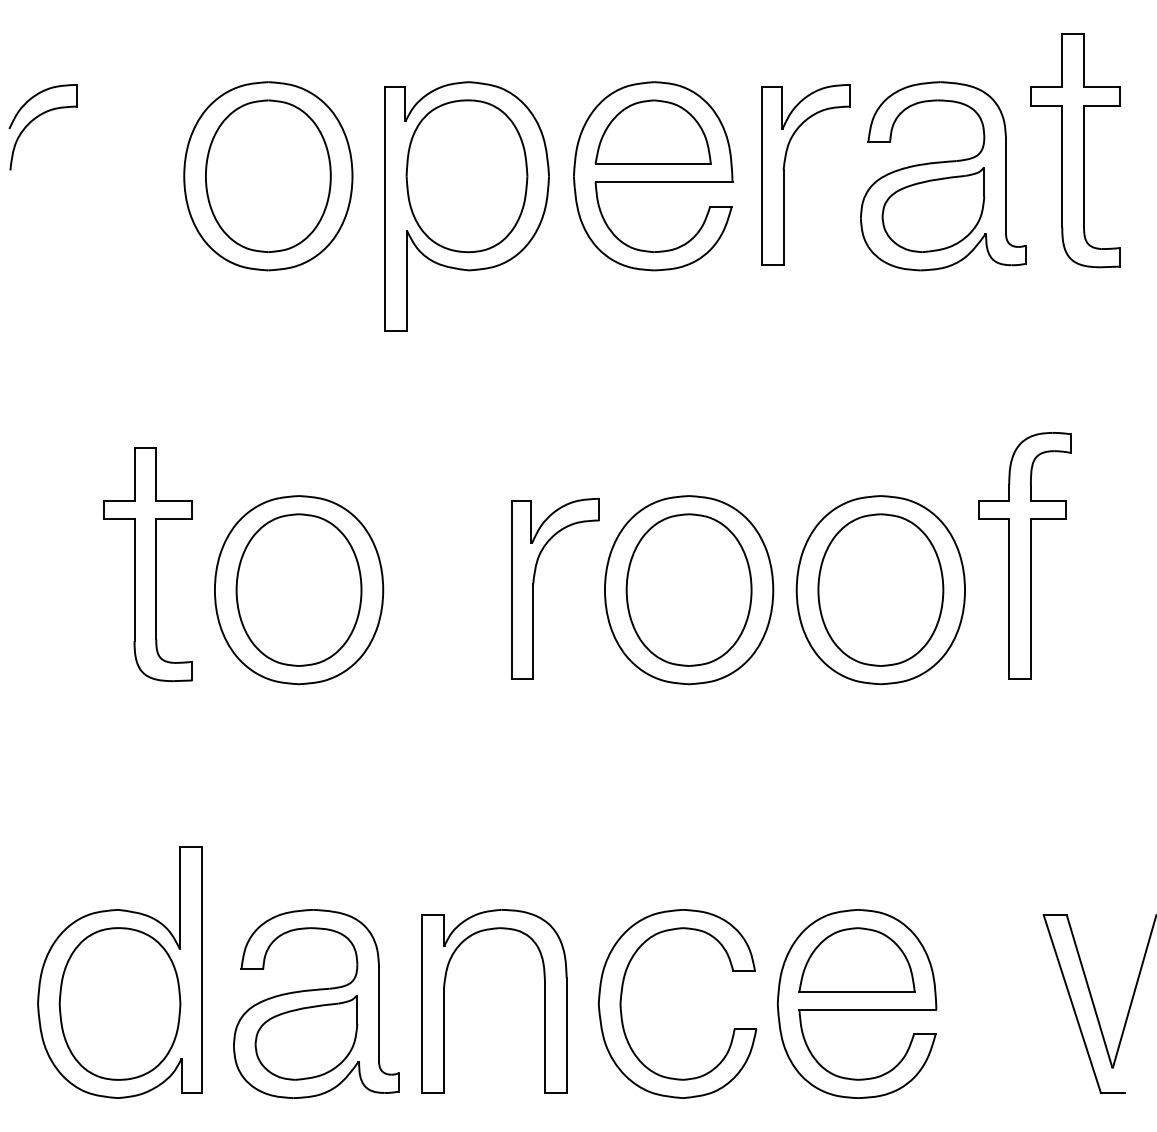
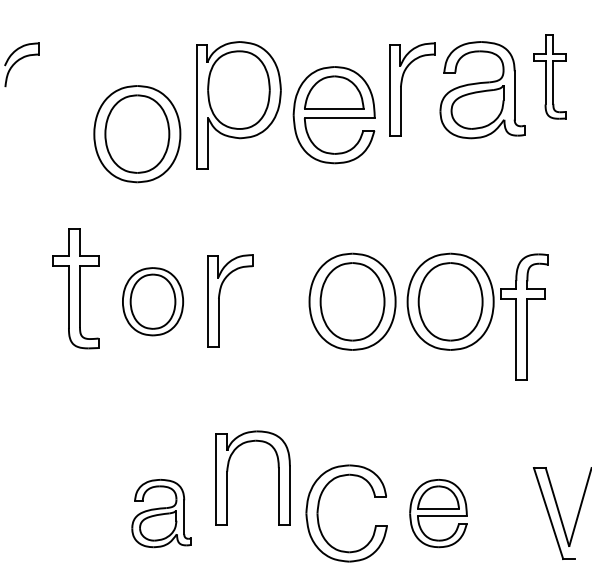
part: (1076, 149) -> (550, 76), size x0.7
part: (268, 176) -> (137, 134), moved
part: (651, 176) -> (333, 115), moved
part: (1025, 554) -> (524, 316), moved
part: (534, 587) -> (219, 300), moved
part: (297, 589) -> (152, 301), size x0.7
part: (118, 972) -> (60, 497), removed
part: (446, 988) -> (228, 471), moved
part: (315, 1003) -> (161, 513), size x0.7
part: (857, 1003) -> (438, 513), size x0.7

